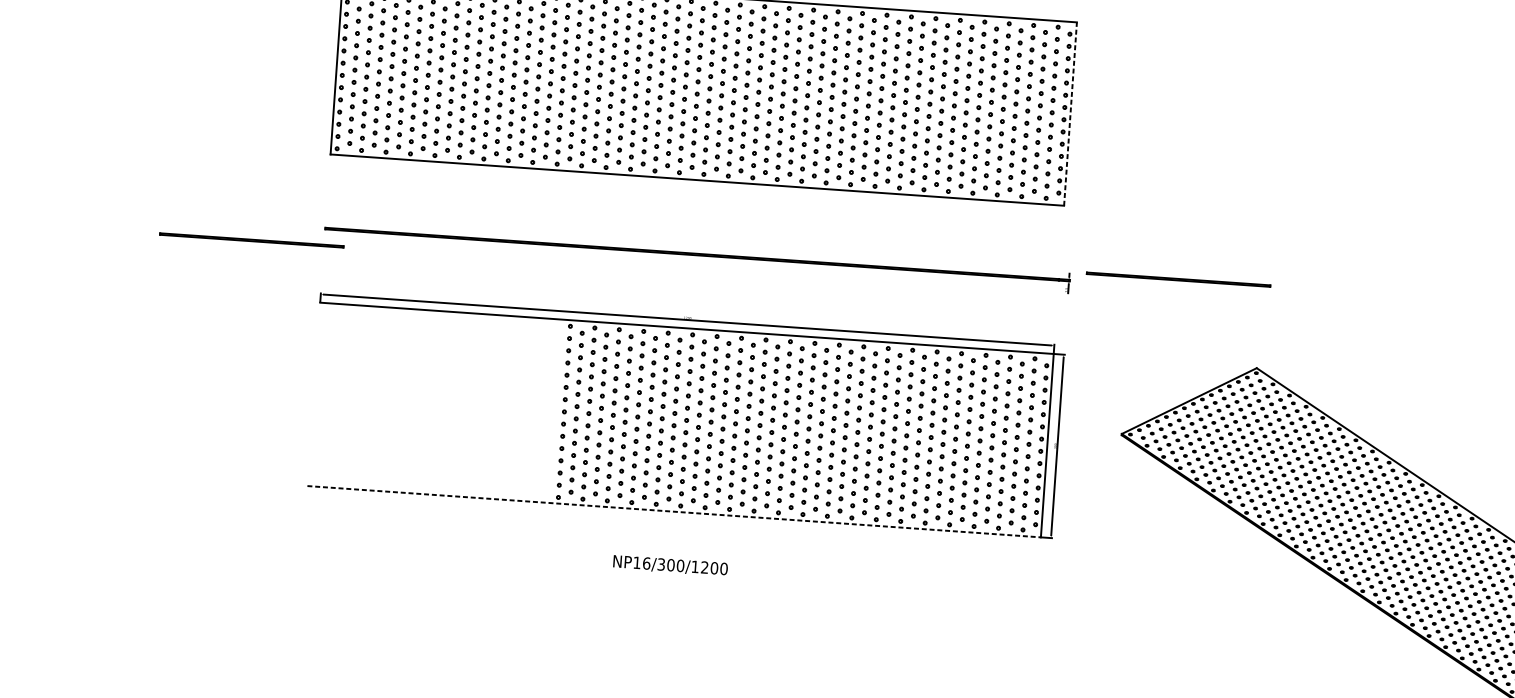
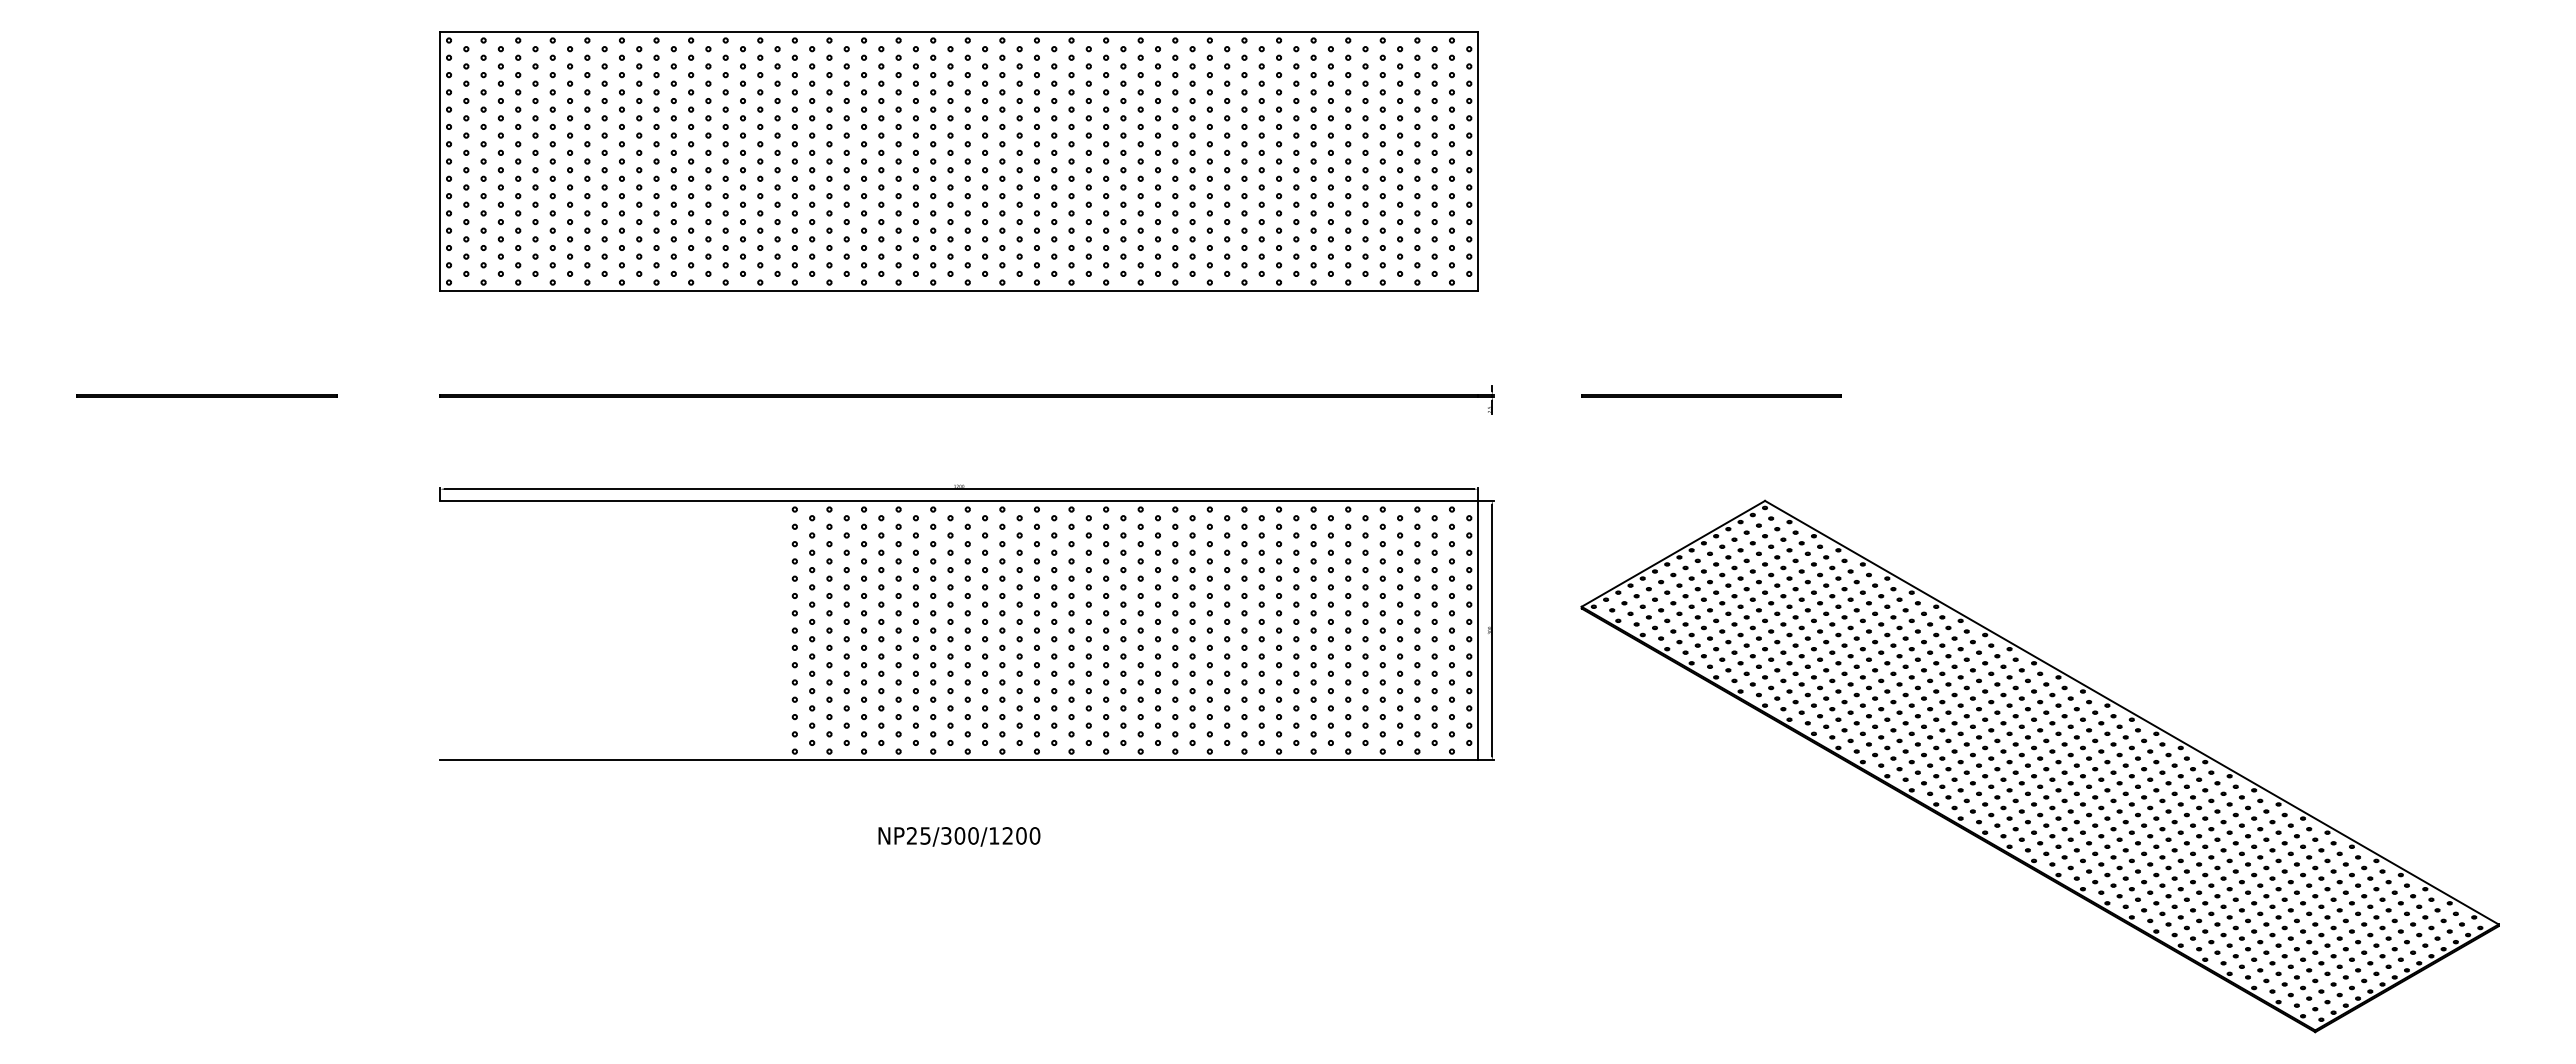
line: (1070, 114) -> (1477, 161), dashed -> solid
line: (251, 240) -> (206, 395), moved
line: (1178, 279) -> (1711, 395), moved
line: (674, 511) -> (959, 760), dashed -> solid
text: (641, 562) -> (918, 835), NP16/300/1200 -> NP25/300/1200

